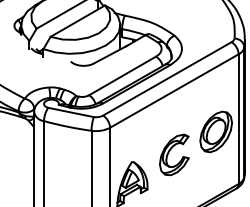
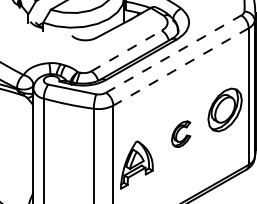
line: (122, 75) -> (126, 50), solid -> dashed
line: (167, 78) -> (173, 53), solid -> dashed
line: (173, 91) -> (180, 67), solid -> dashed
part: (174, 154) -> (181, 133), size x0.6

